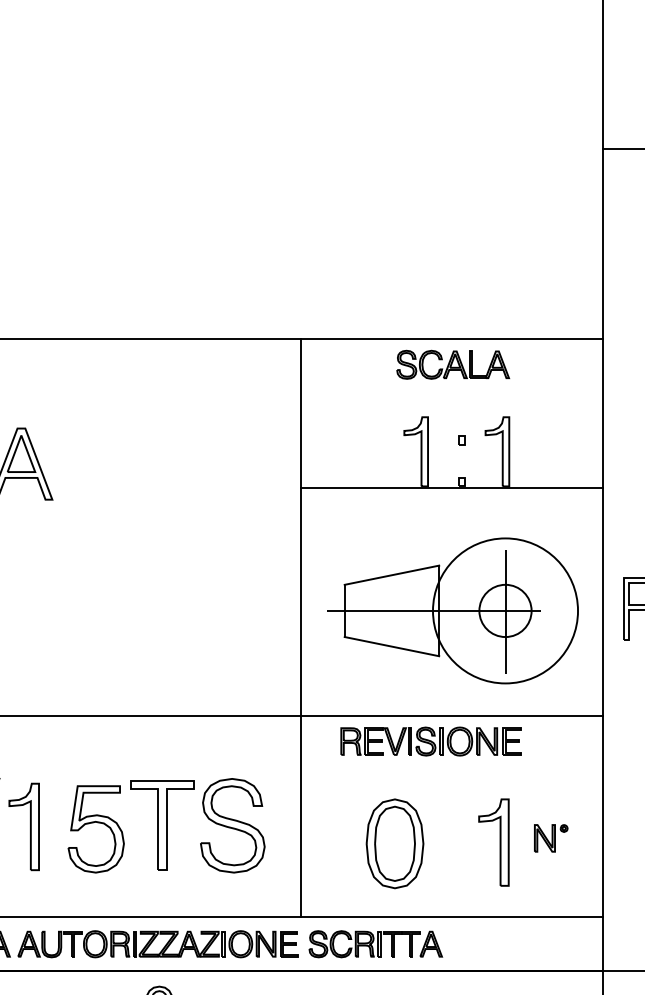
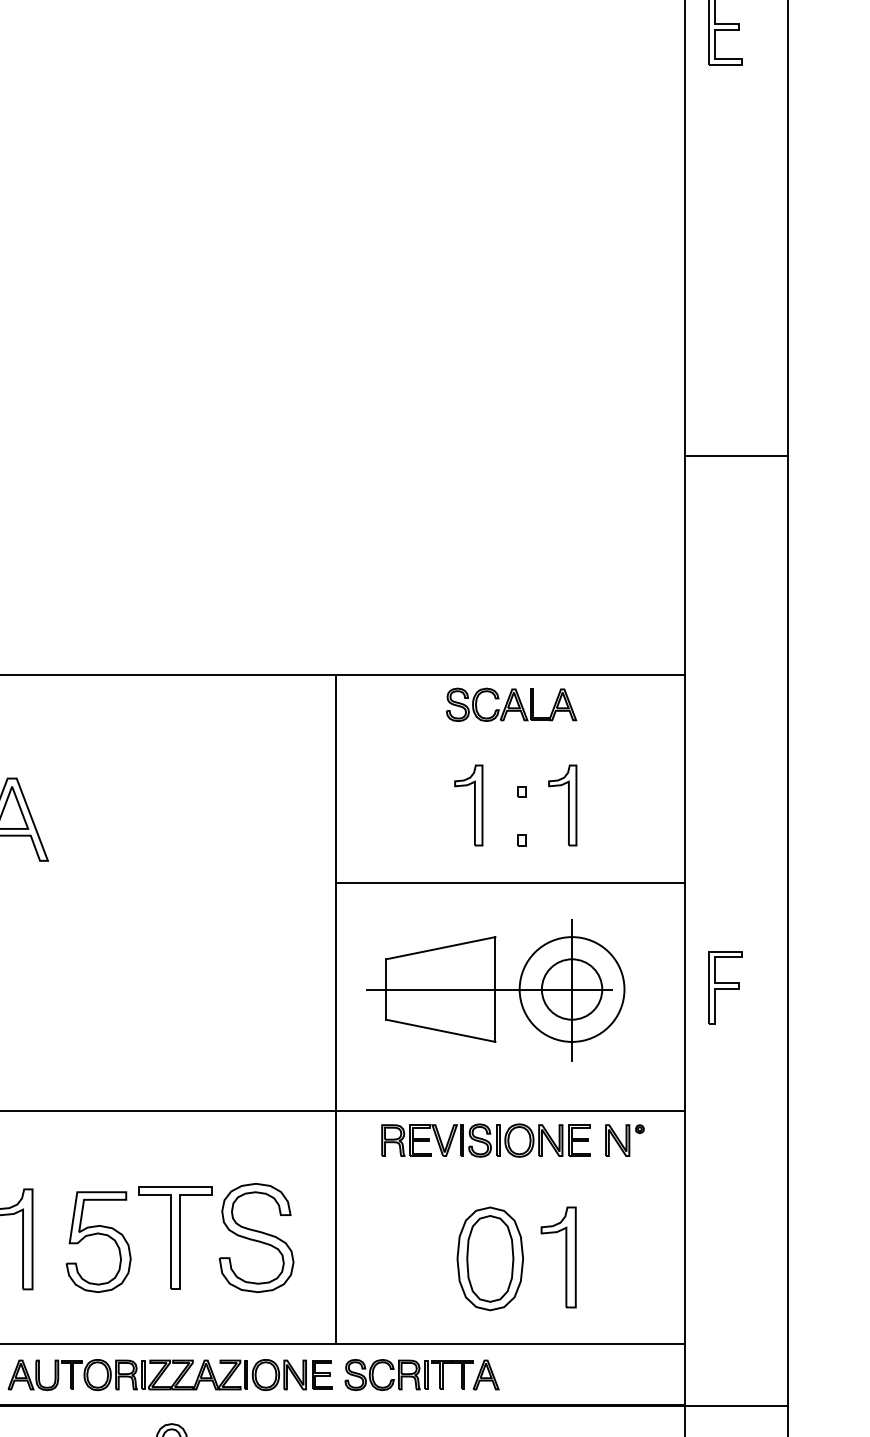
line: (452, 488) -> (510, 883), moved
circle: (504, 610) -> (571, 989), size x0.62
part: (550, 838) -> (624, 1140), moved
part: (394, 843) -> (489, 1258), moved

